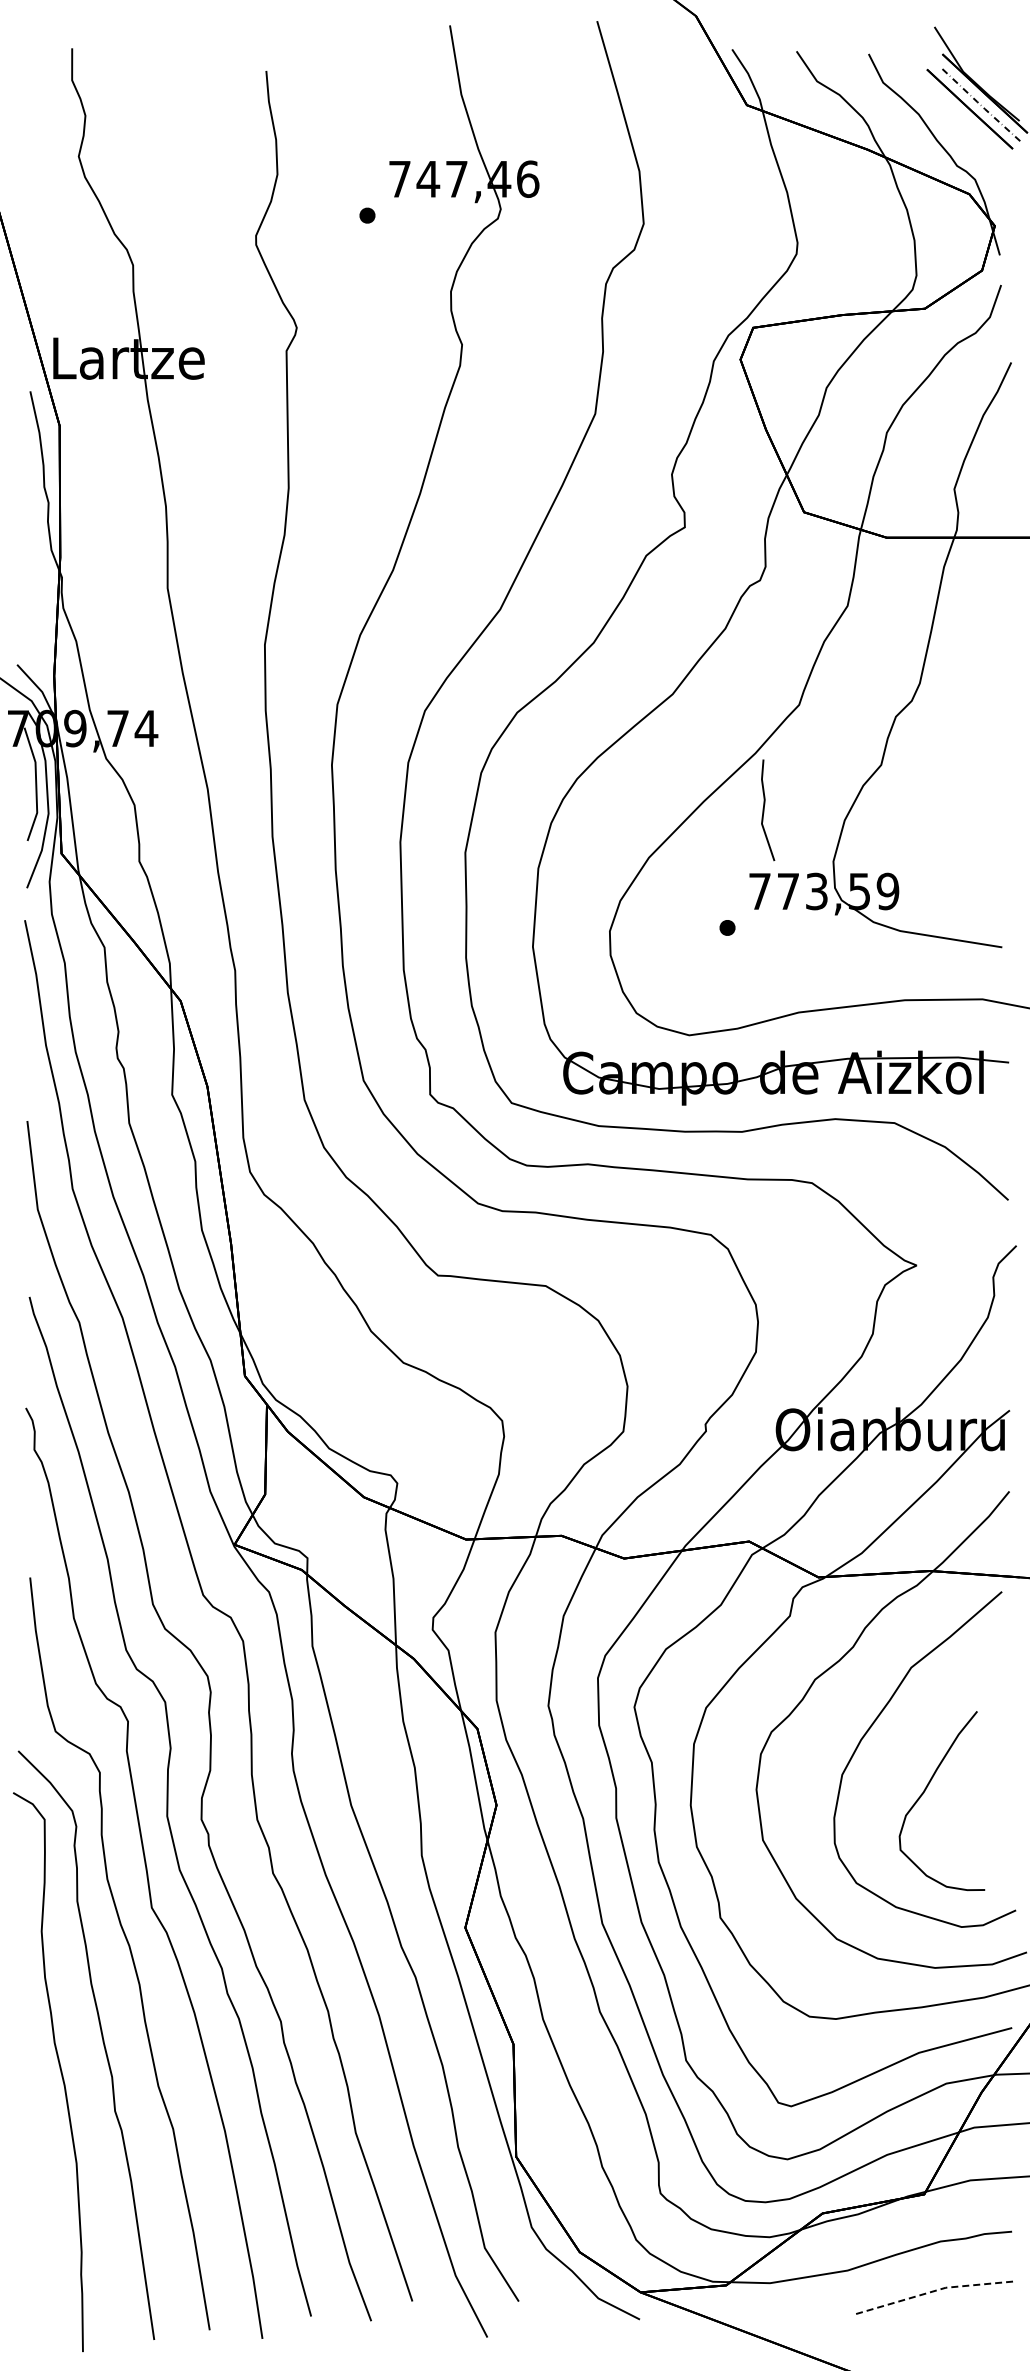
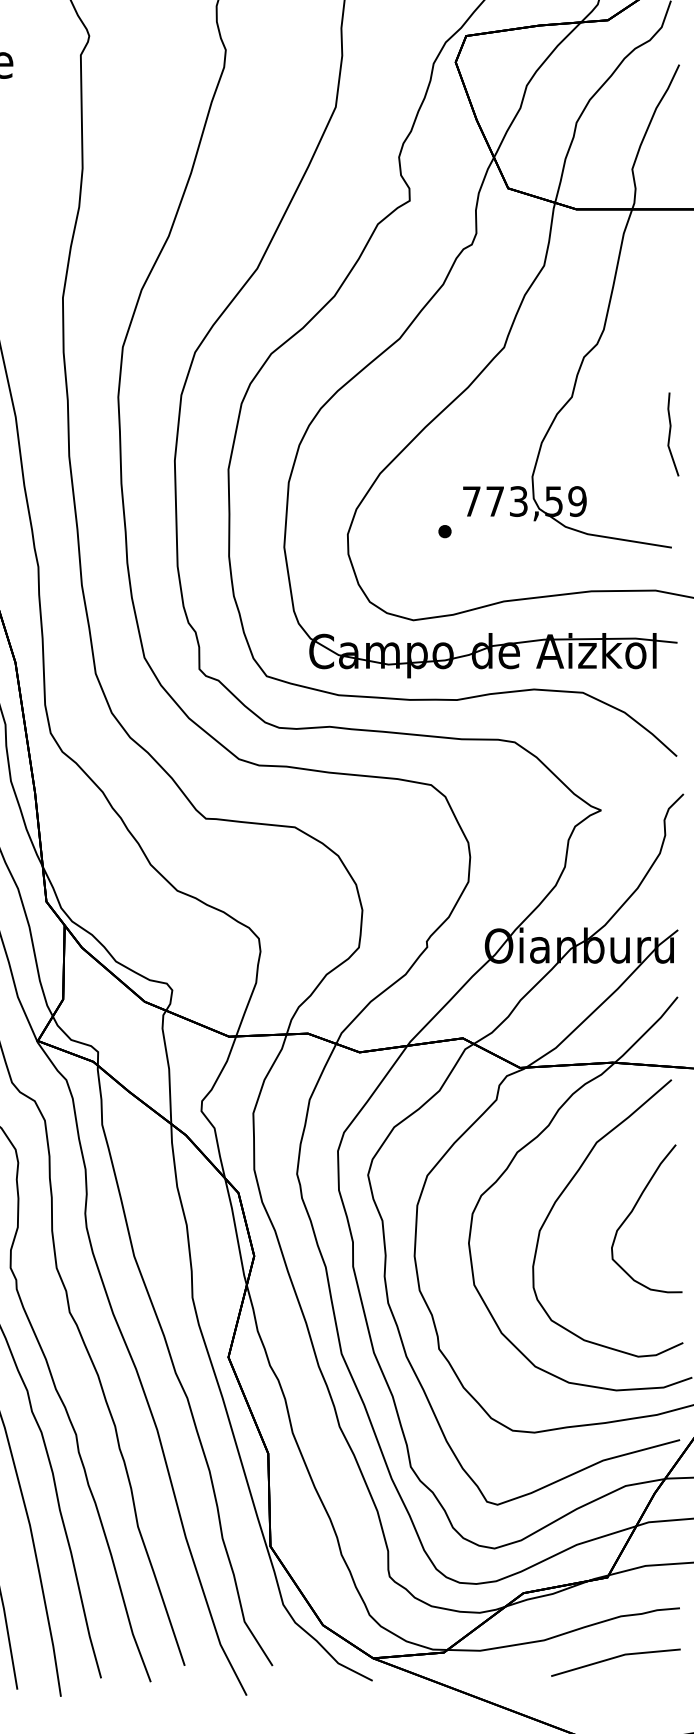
line: (764, 810) -> (670, 434), moved
curve: (925, 1791) -> (633, 1210), moved
line: (934, 2291) -> (615, 1657), dashed -> solid

